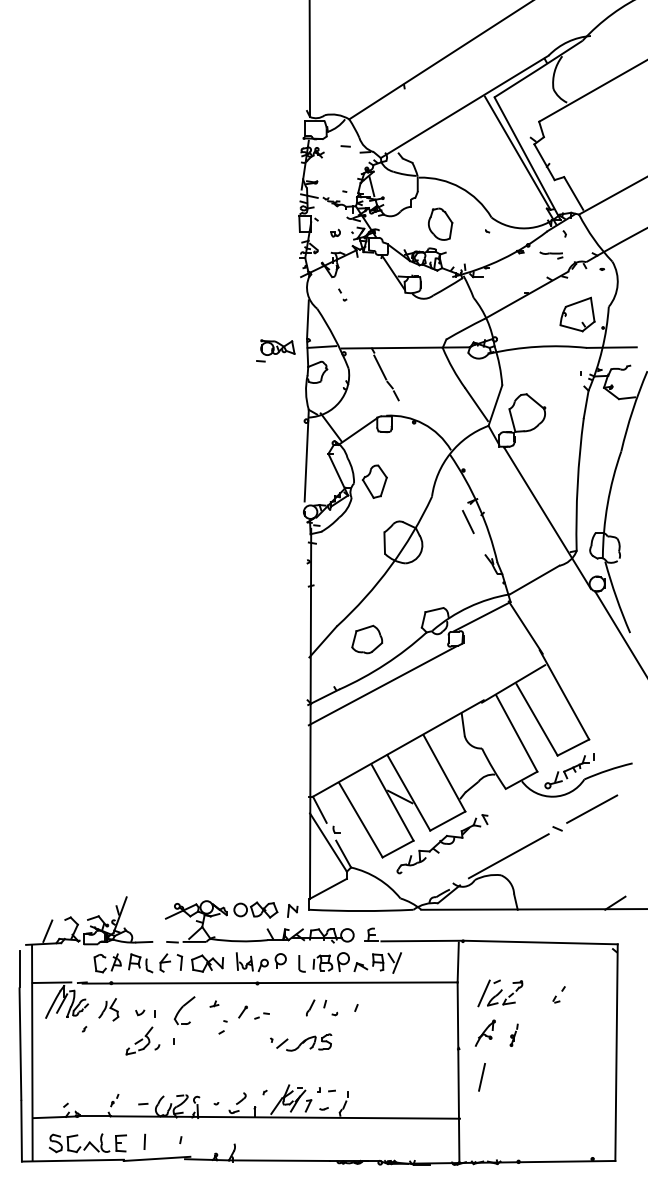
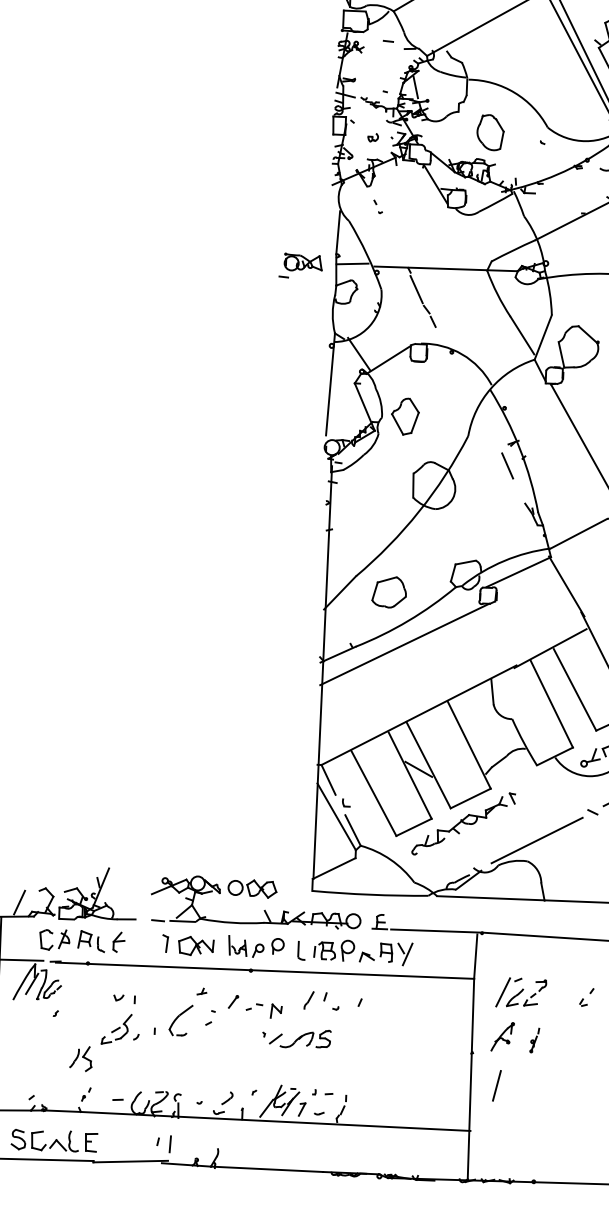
part: (292, 910) -> (276, 1010), moved
part: (131, 963) -> (81, 941), moved
part: (108, 1009) -> (80, 1058), moved
part: (184, 1010) -> (180, 1020), moved
line: (144, 1141) -> (169, 1143), moved

